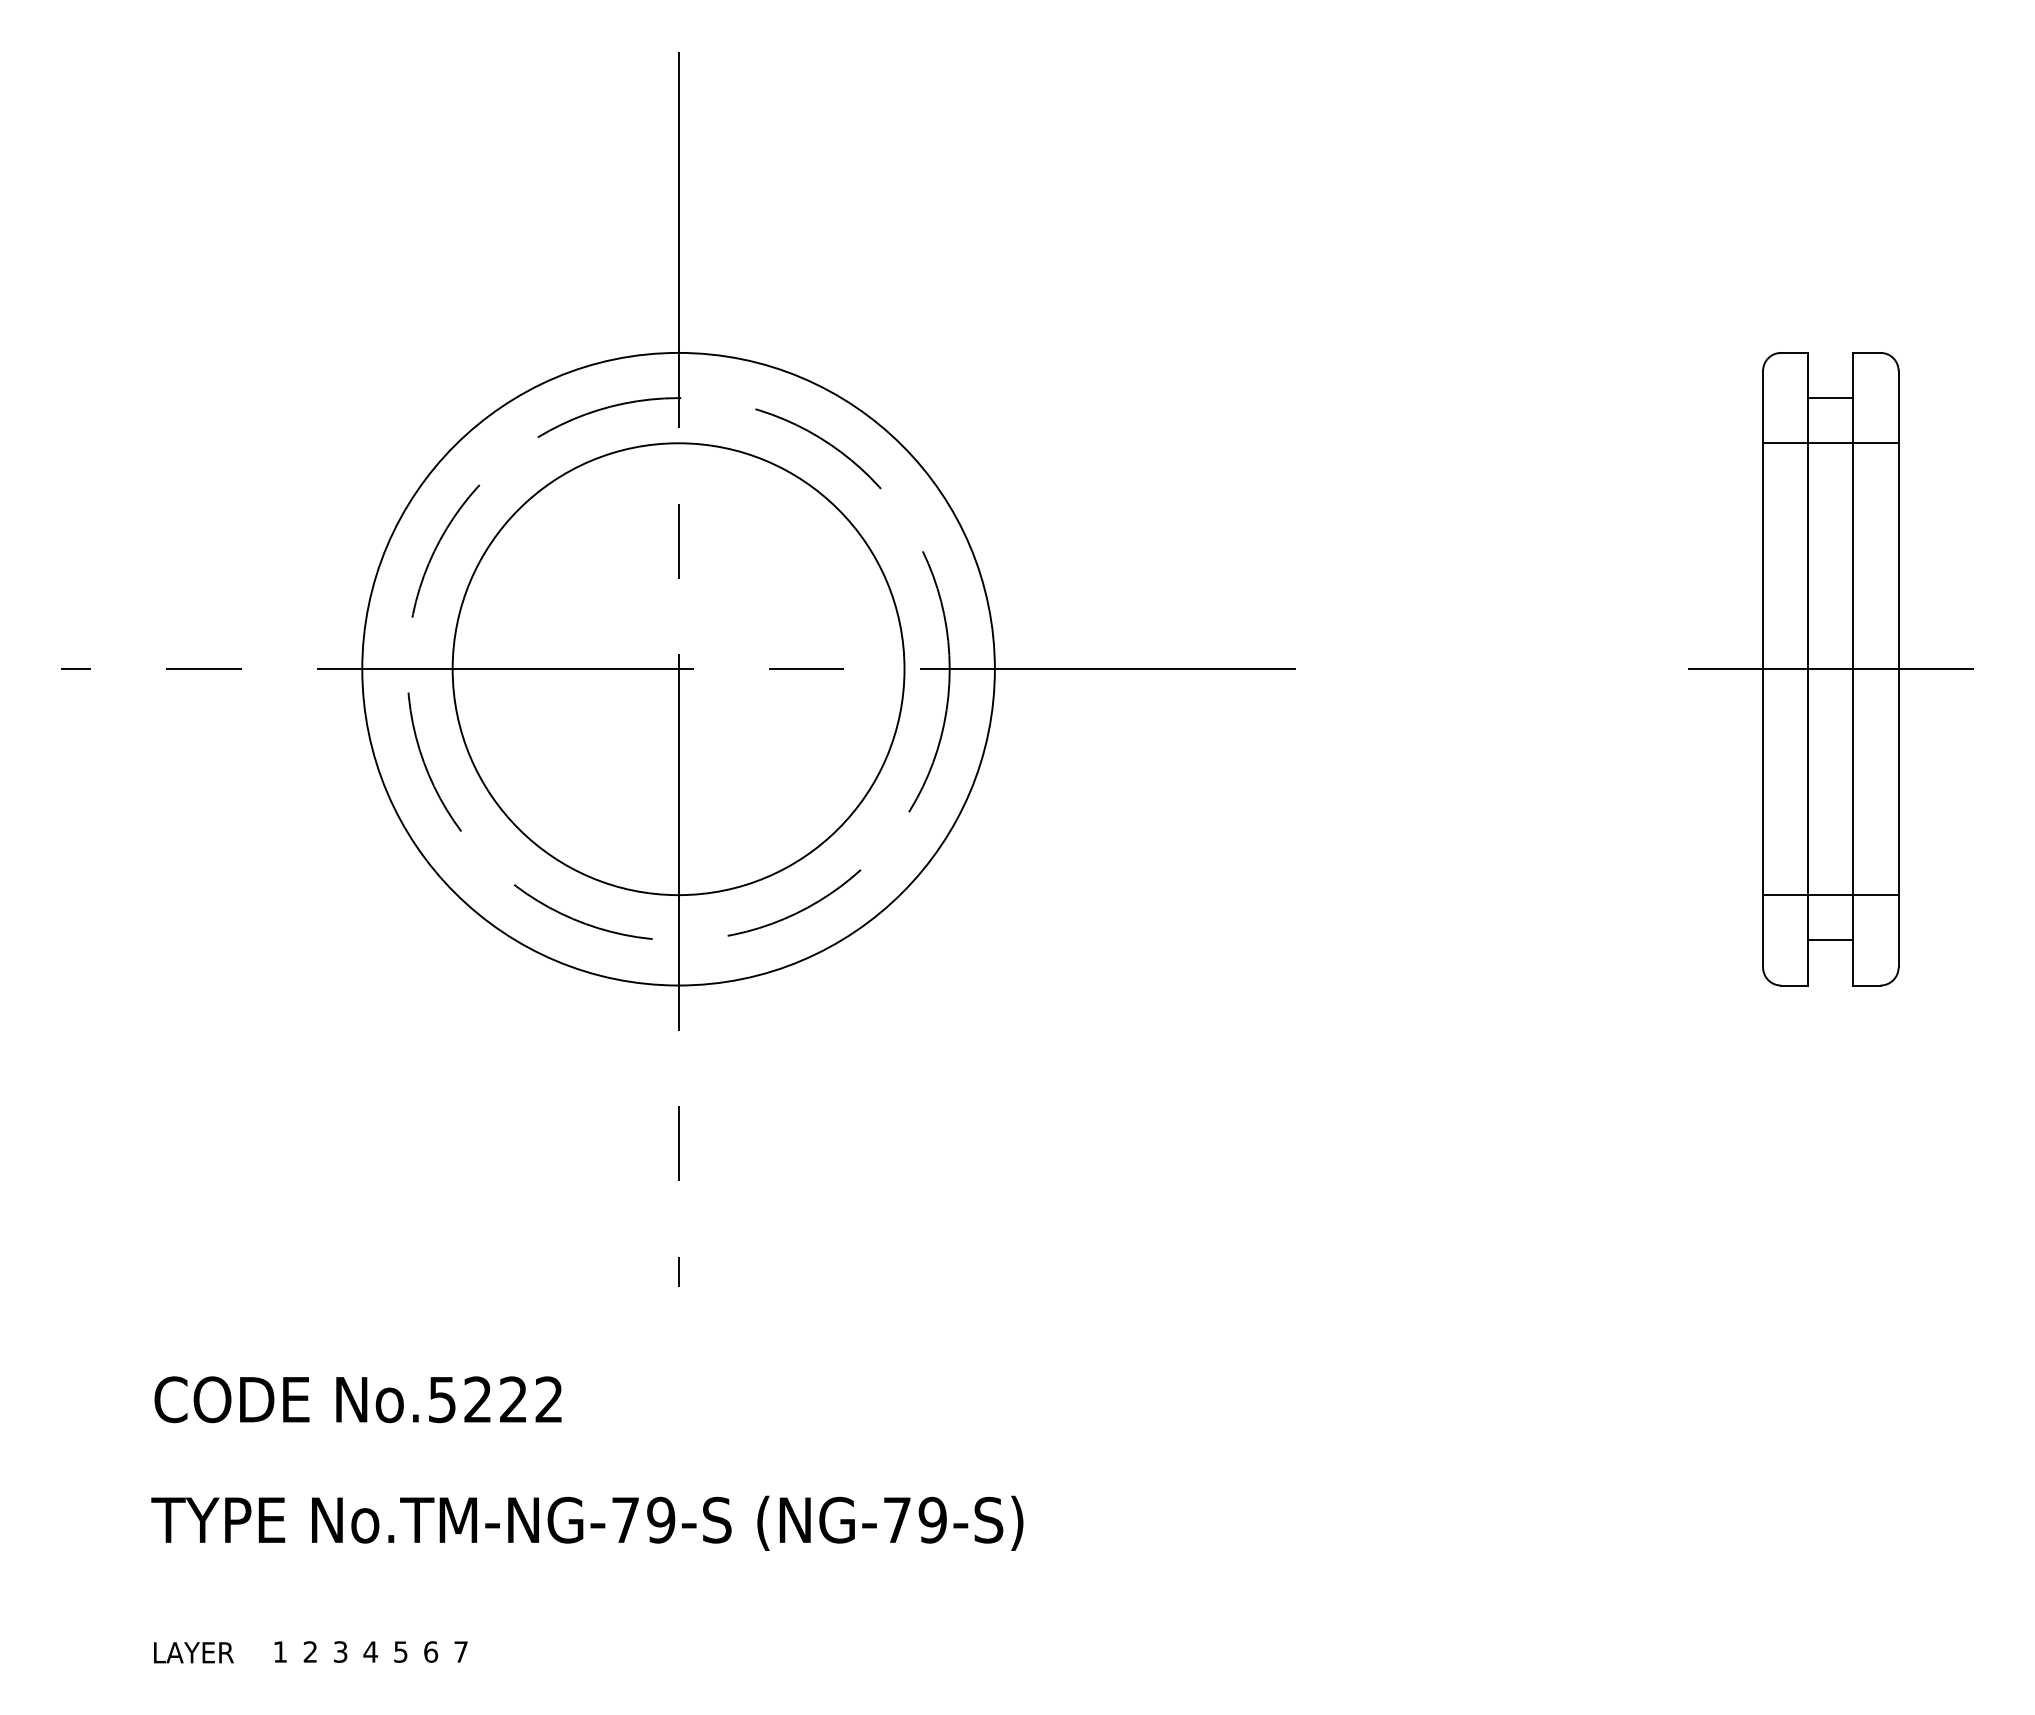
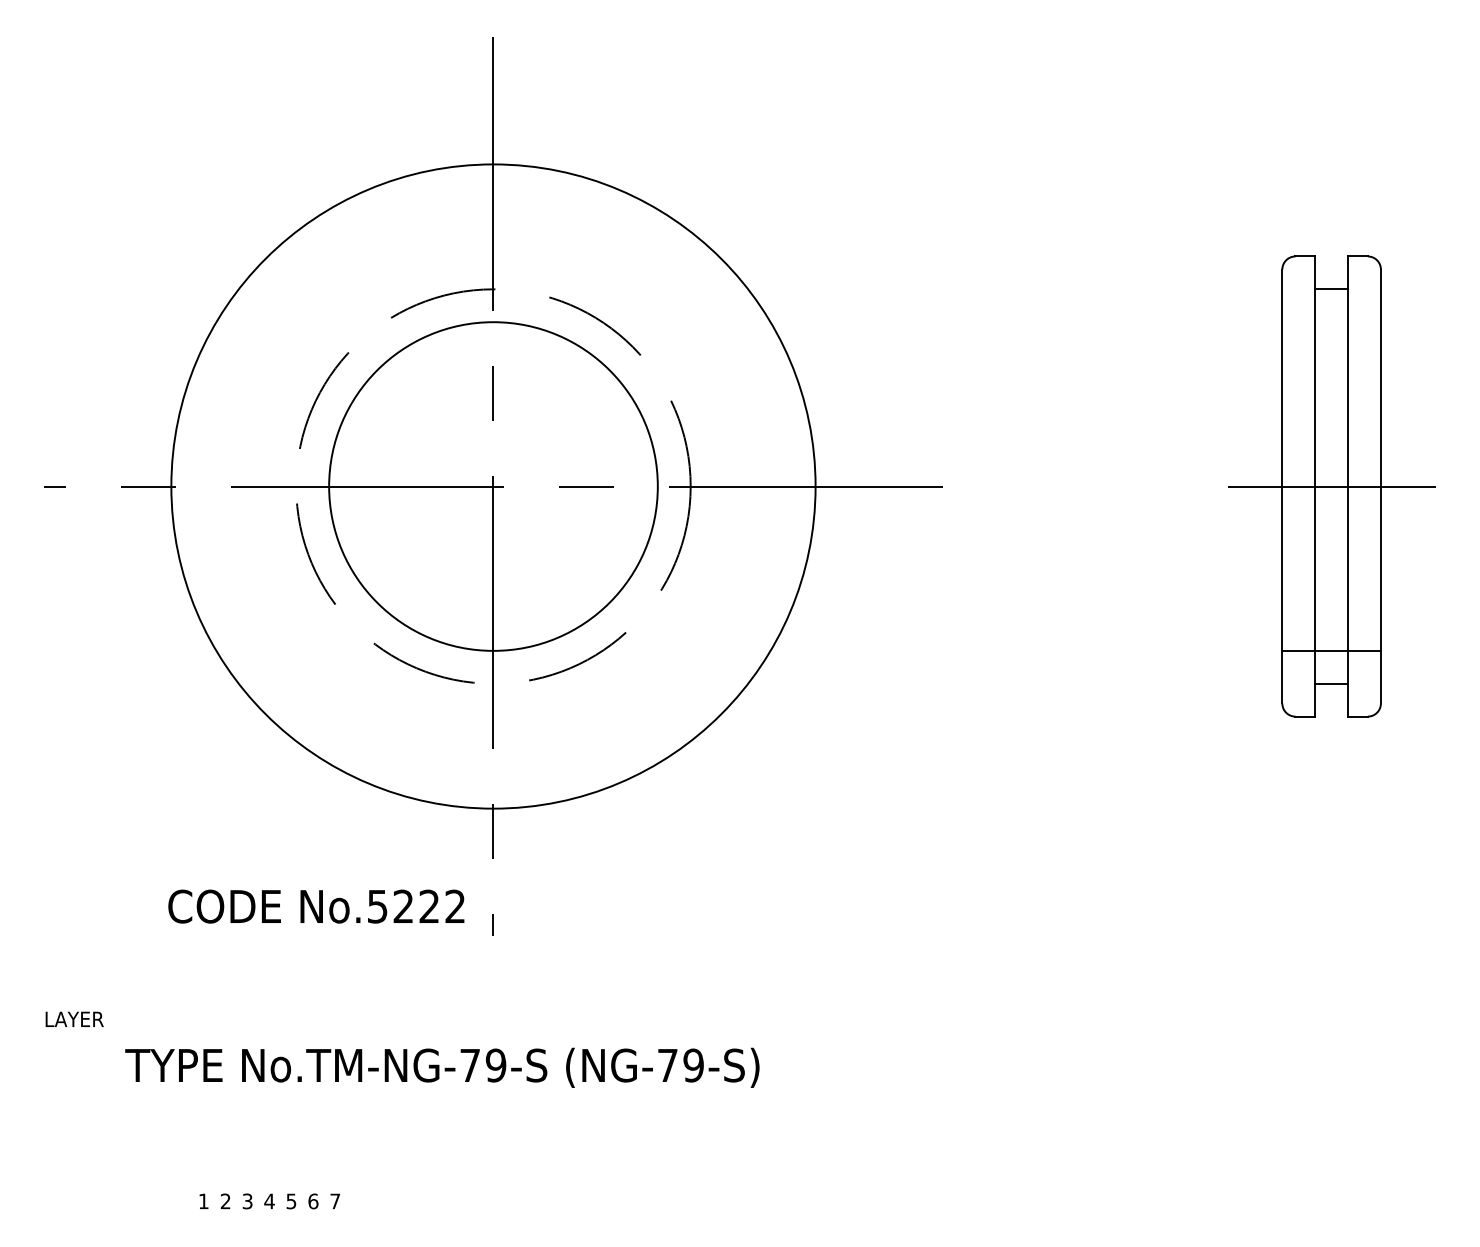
line: (1830, 443) -> (1331, 322), removed
circle: (678, 668) -> (493, 486), size x1.4
text: (357, 1399) -> (315, 906), moved
text: (587, 1522) -> (442, 1067), moved
text: (193, 1652) -> (74, 1019), moved

